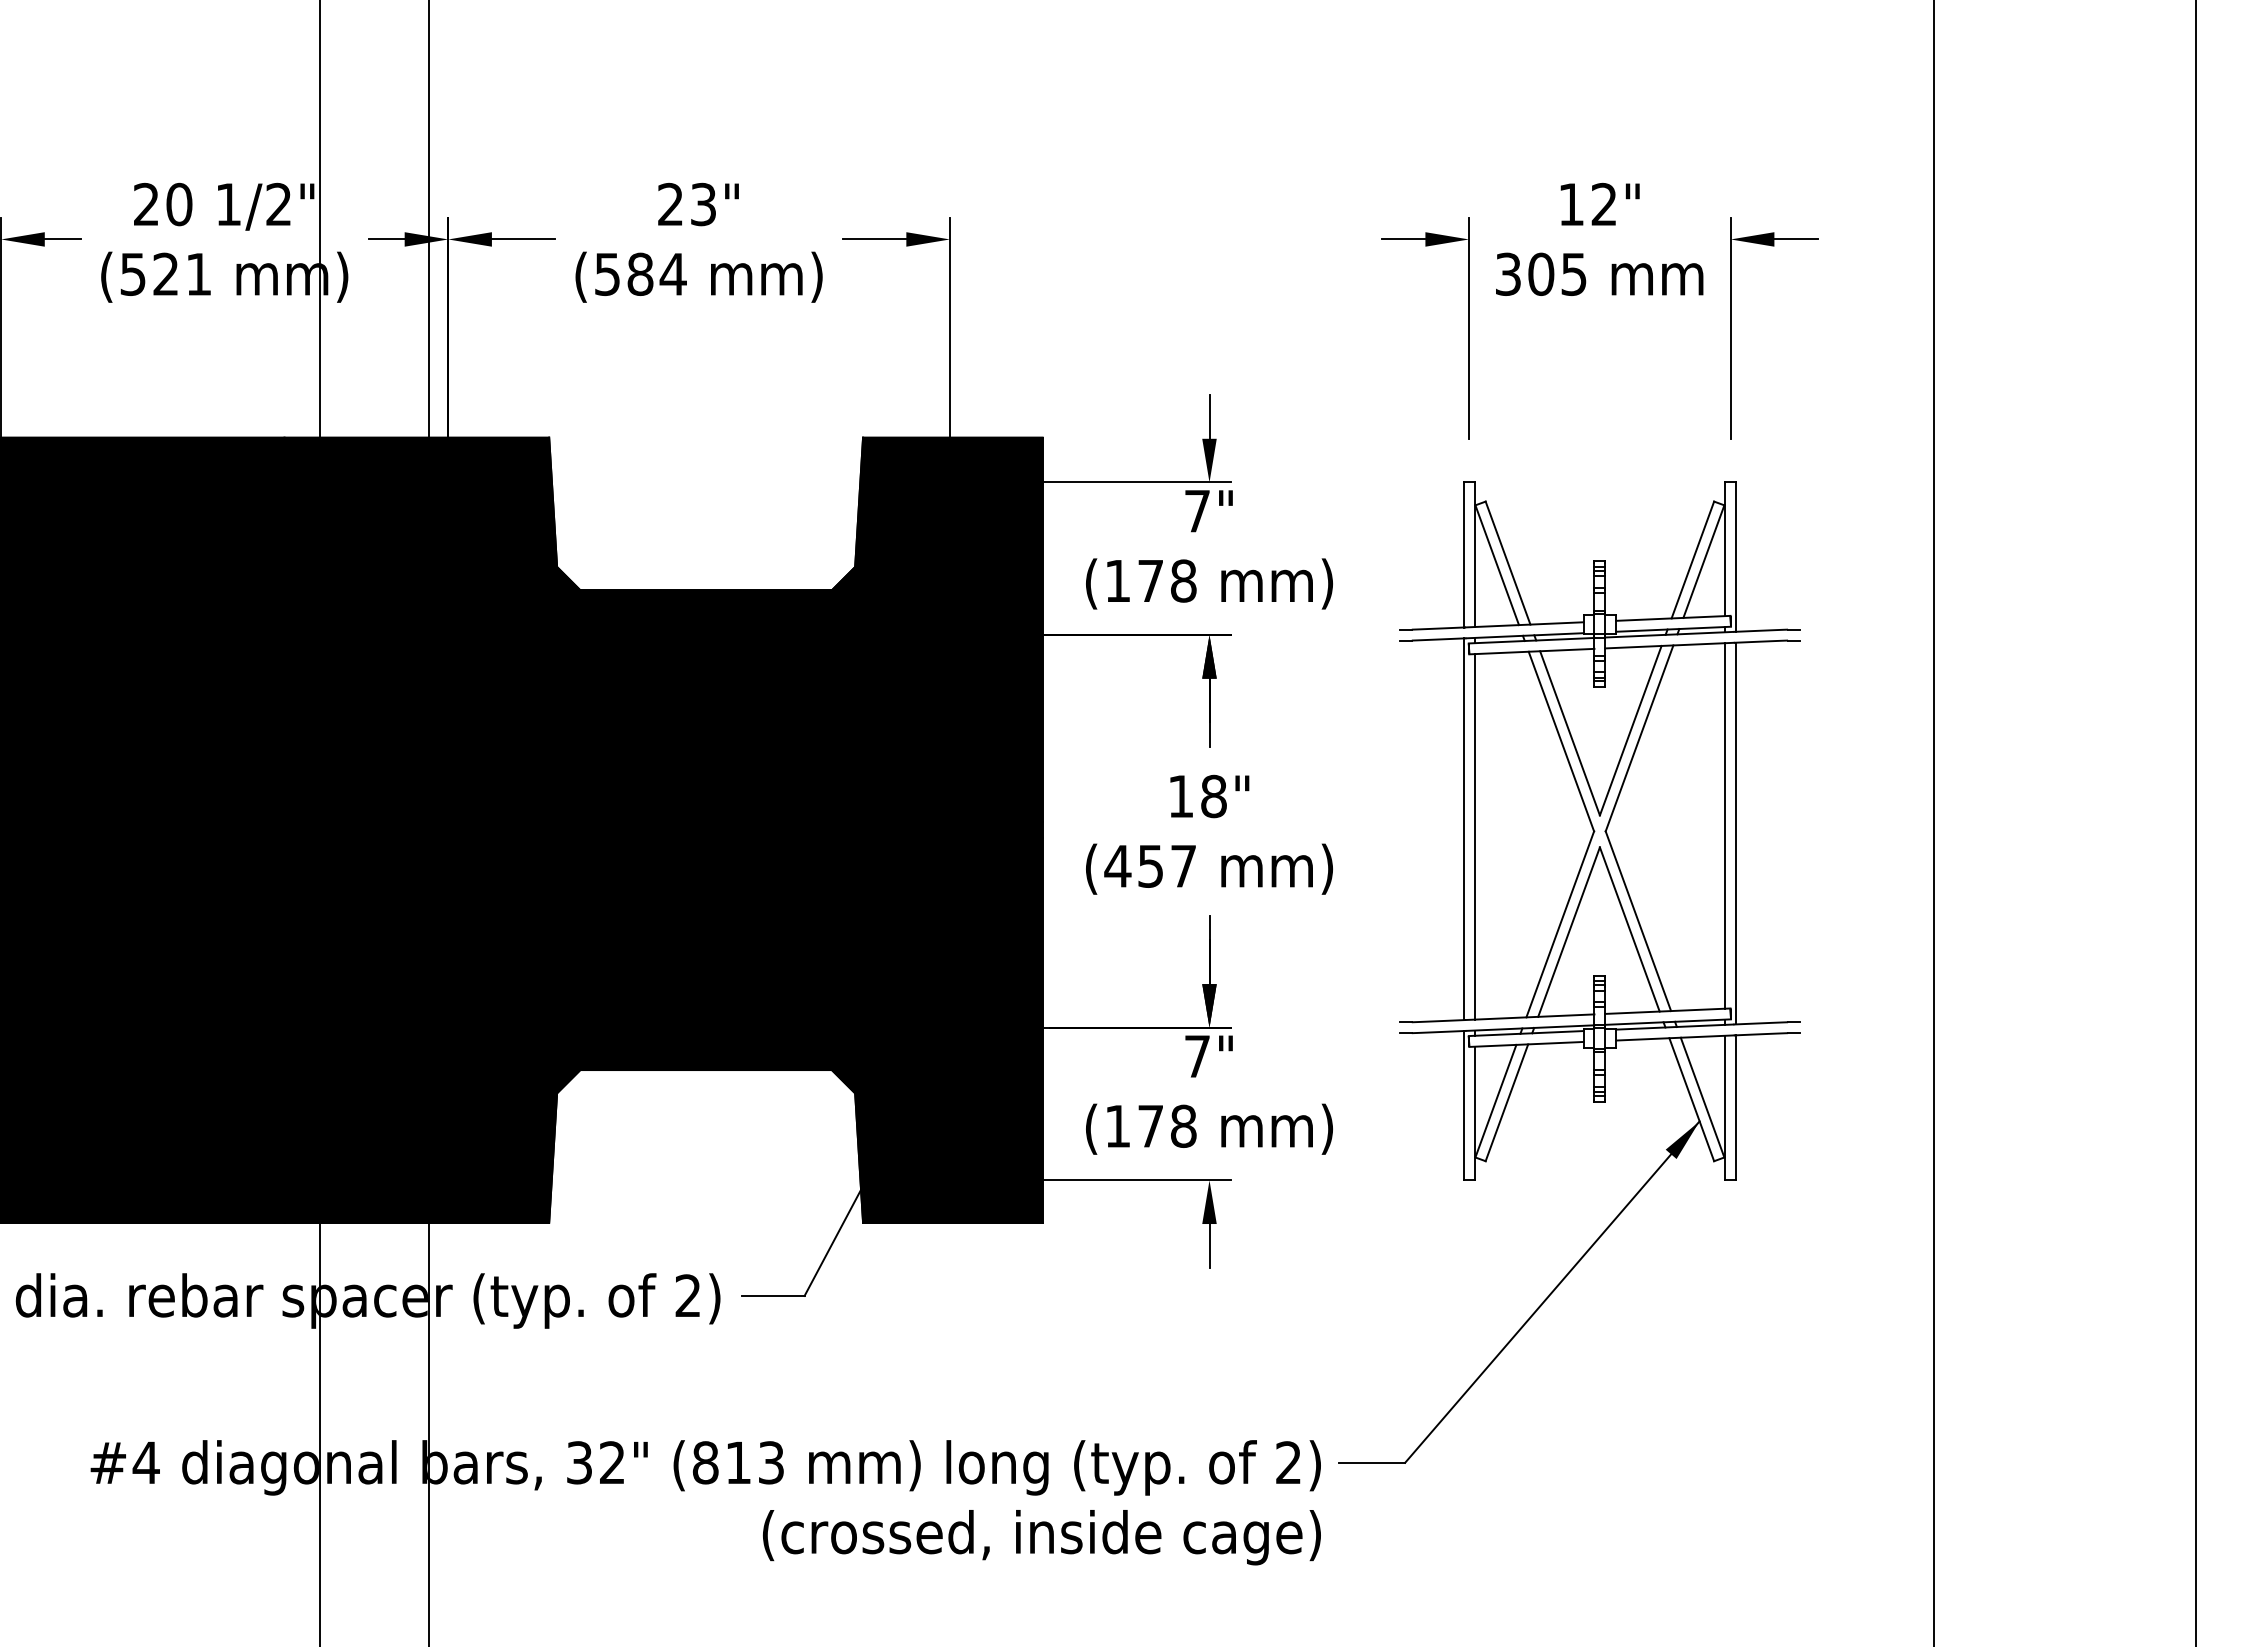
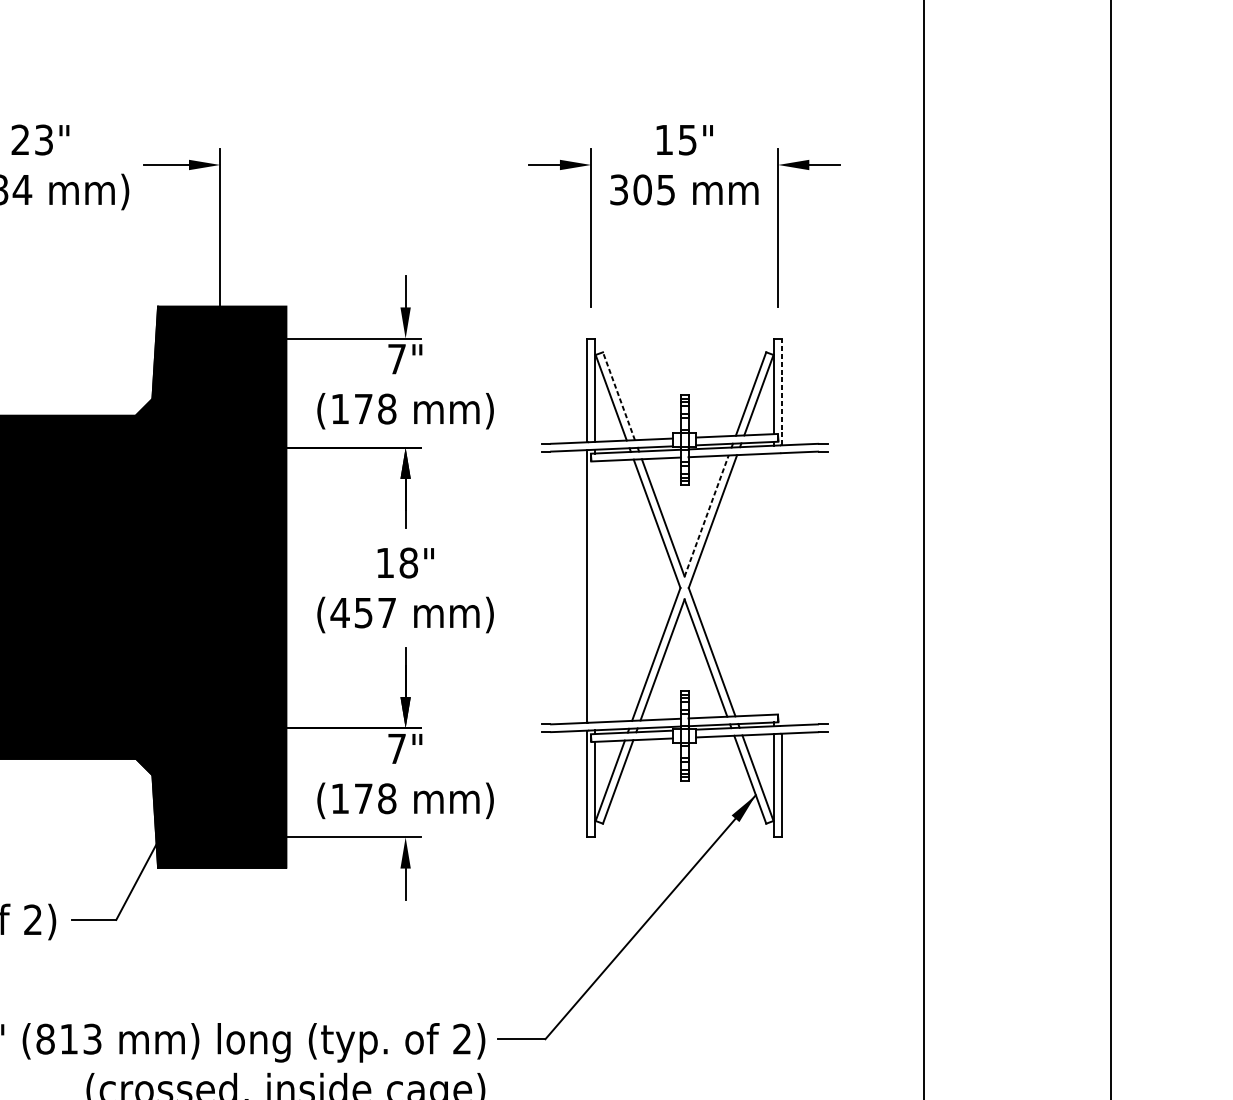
text: (1603, 204) -> (687, 140), 12" -> 15"
line: (1736, 557) -> (782, 392), solid -> dashed
line: (1507, 562) -> (618, 395), solid -> dashed
line: (1630, 730) -> (706, 515), solid -> dashed
line: (1725, 825) -> (774, 583), removed
line: (1736, 833) -> (782, 589), removed
line: (1474, 836) -> (595, 591), removed

